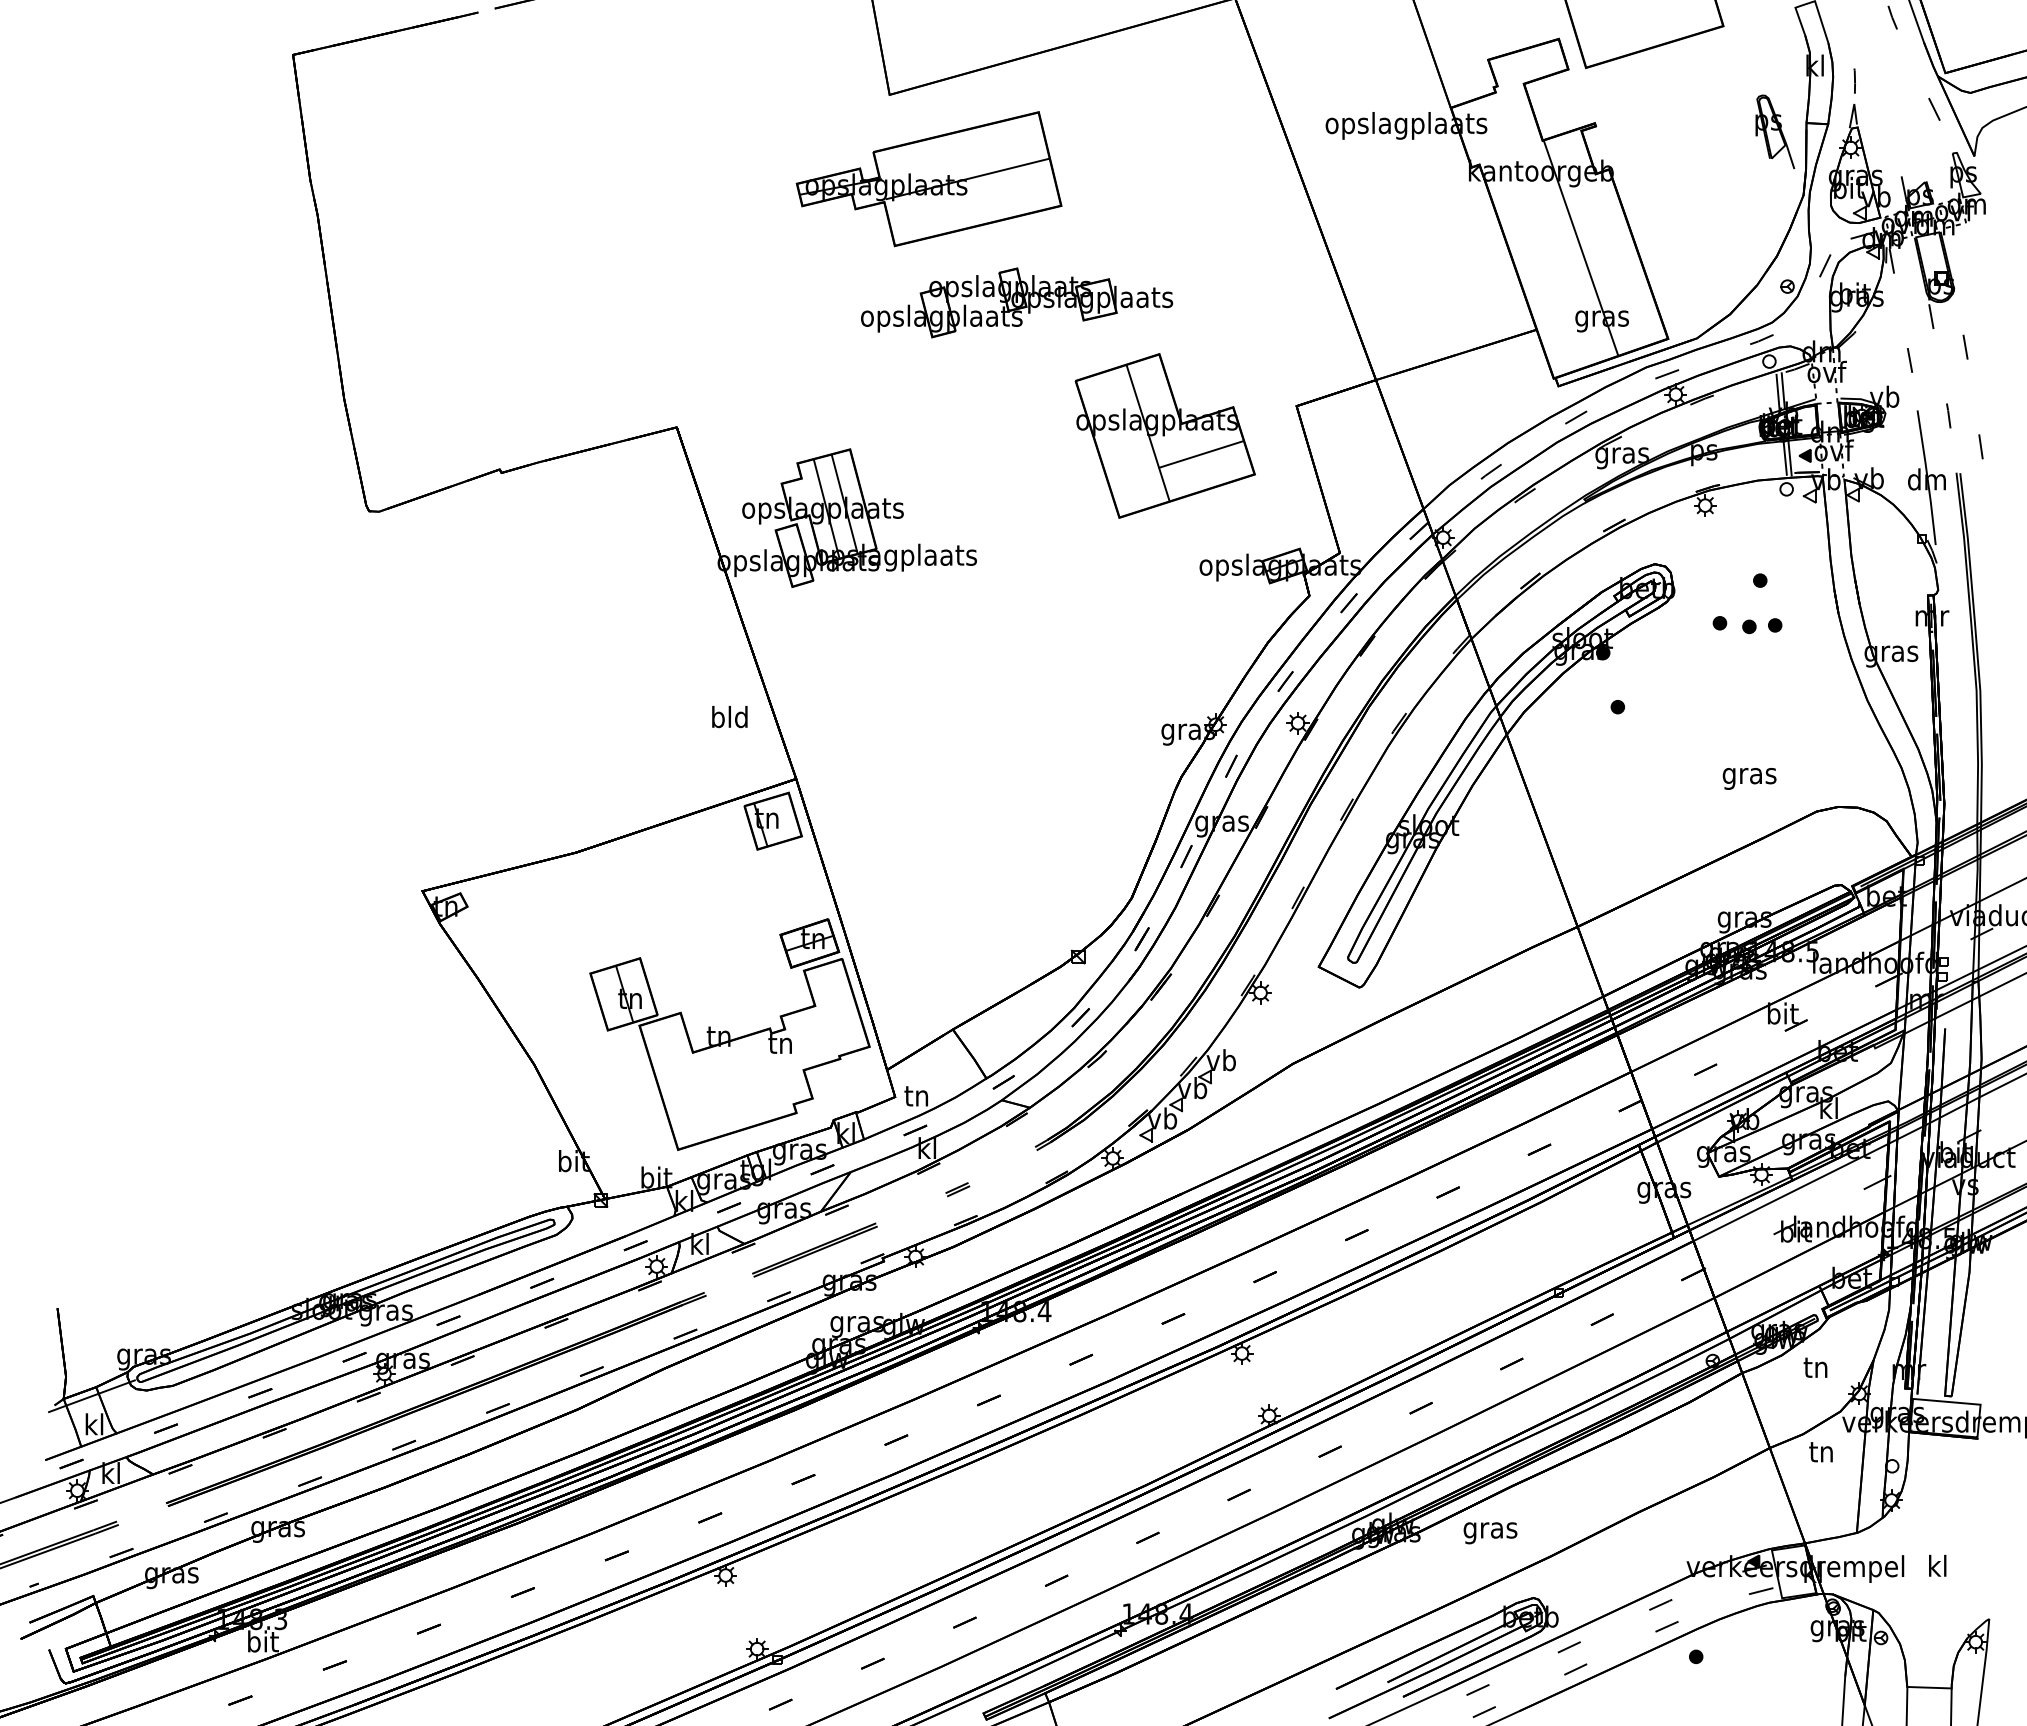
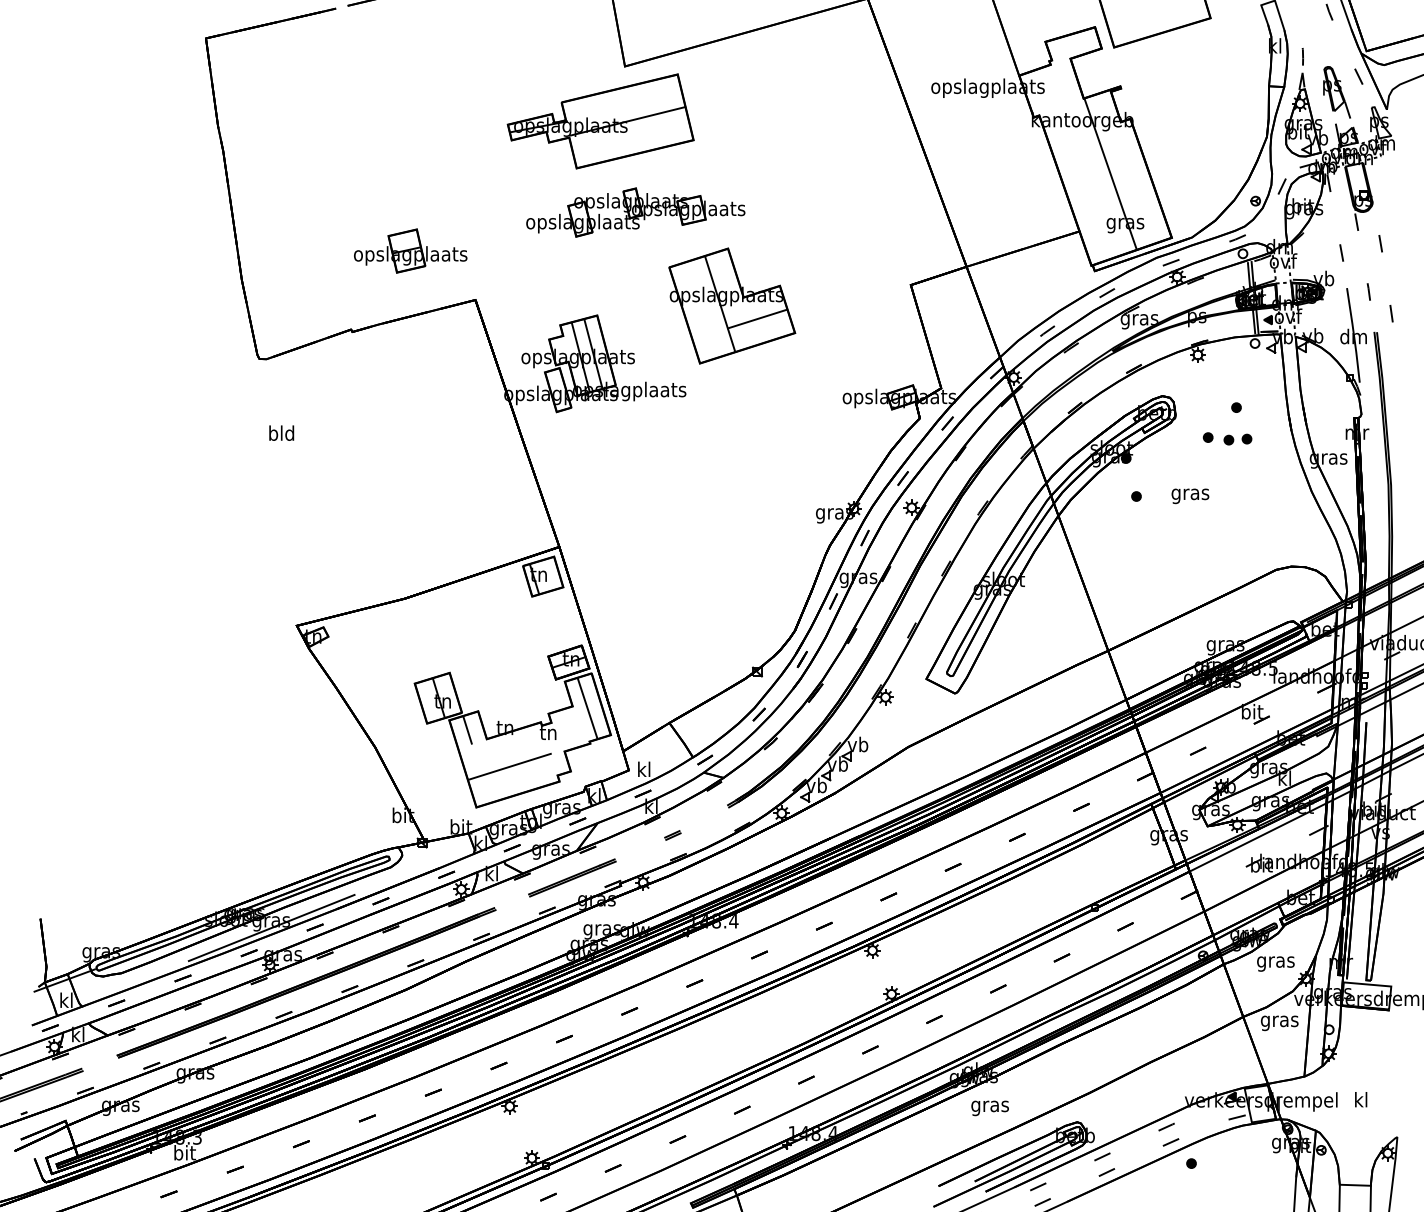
part: (1775, 131) -> (1337, 92), moved
part: (928, 179) -> (600, 121), moved
part: (1017, 302) -> (636, 212), moved
part: (584, 357) -> (410, 250), added
part: (1164, 435) -> (731, 305), moved
text: (729, 717) -> (281, 433), moved
text: (1749, 778) -> (1190, 496), moved
line: (836, 1008) -> (587, 708), added
line: (665, 1039) -> (467, 729), added
line: (725, 1091) -> (509, 766), added
text: (916, 1095) -> (643, 769), tn -> kl
line: (386, 1321) -> (271, 928), added
text: (1816, 1370) -> (1276, 962), tn -> gras
text: (1821, 1455) -> (1279, 1022), tn -> gras
text: (1490, 1533) -> (990, 1108), moved

